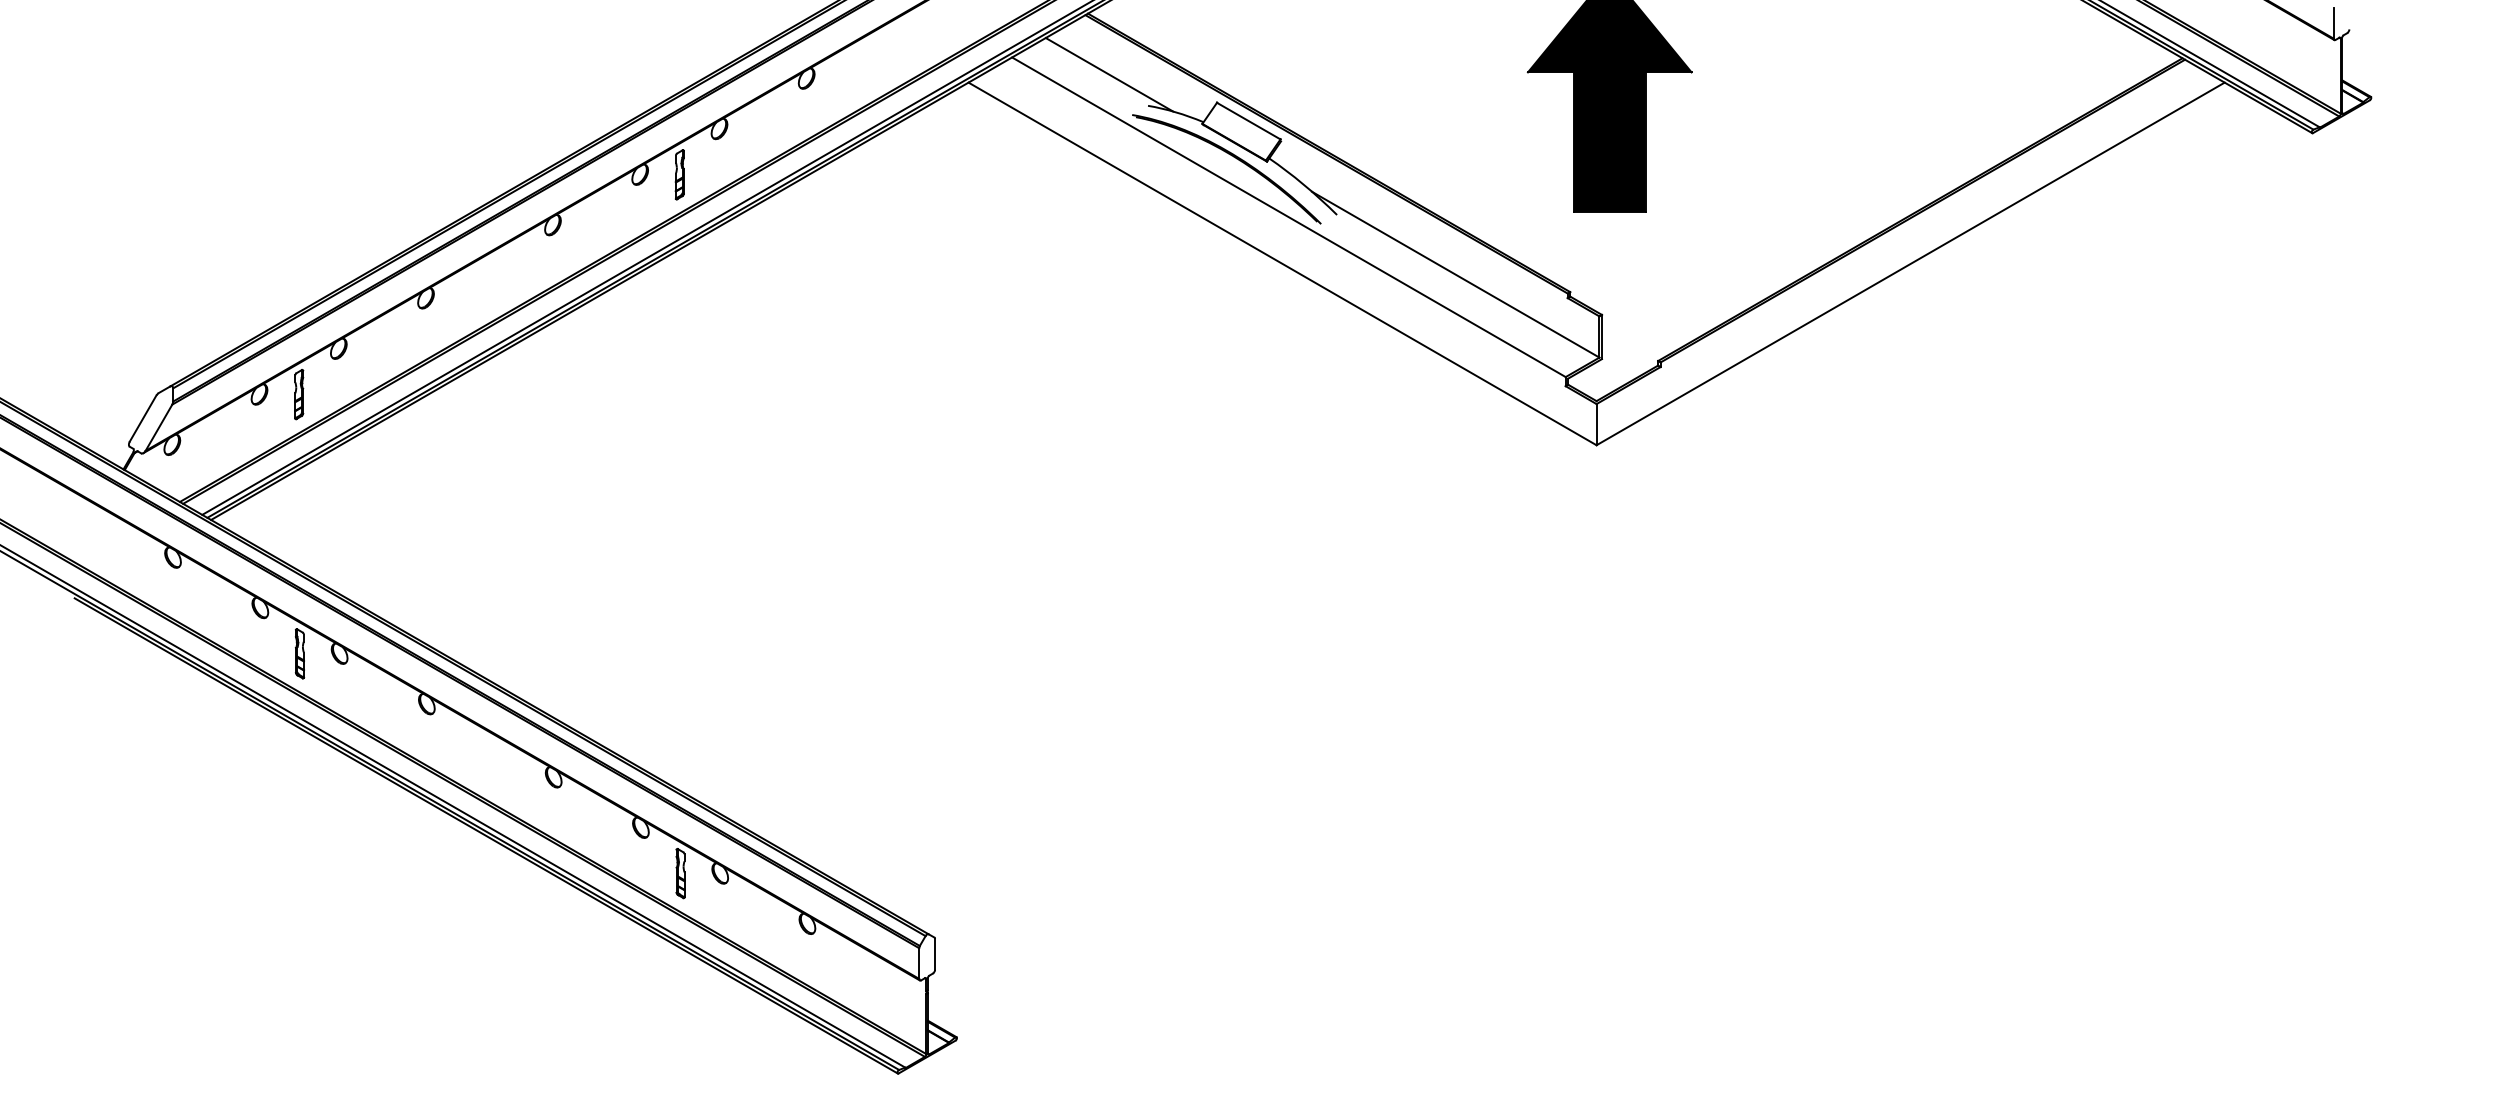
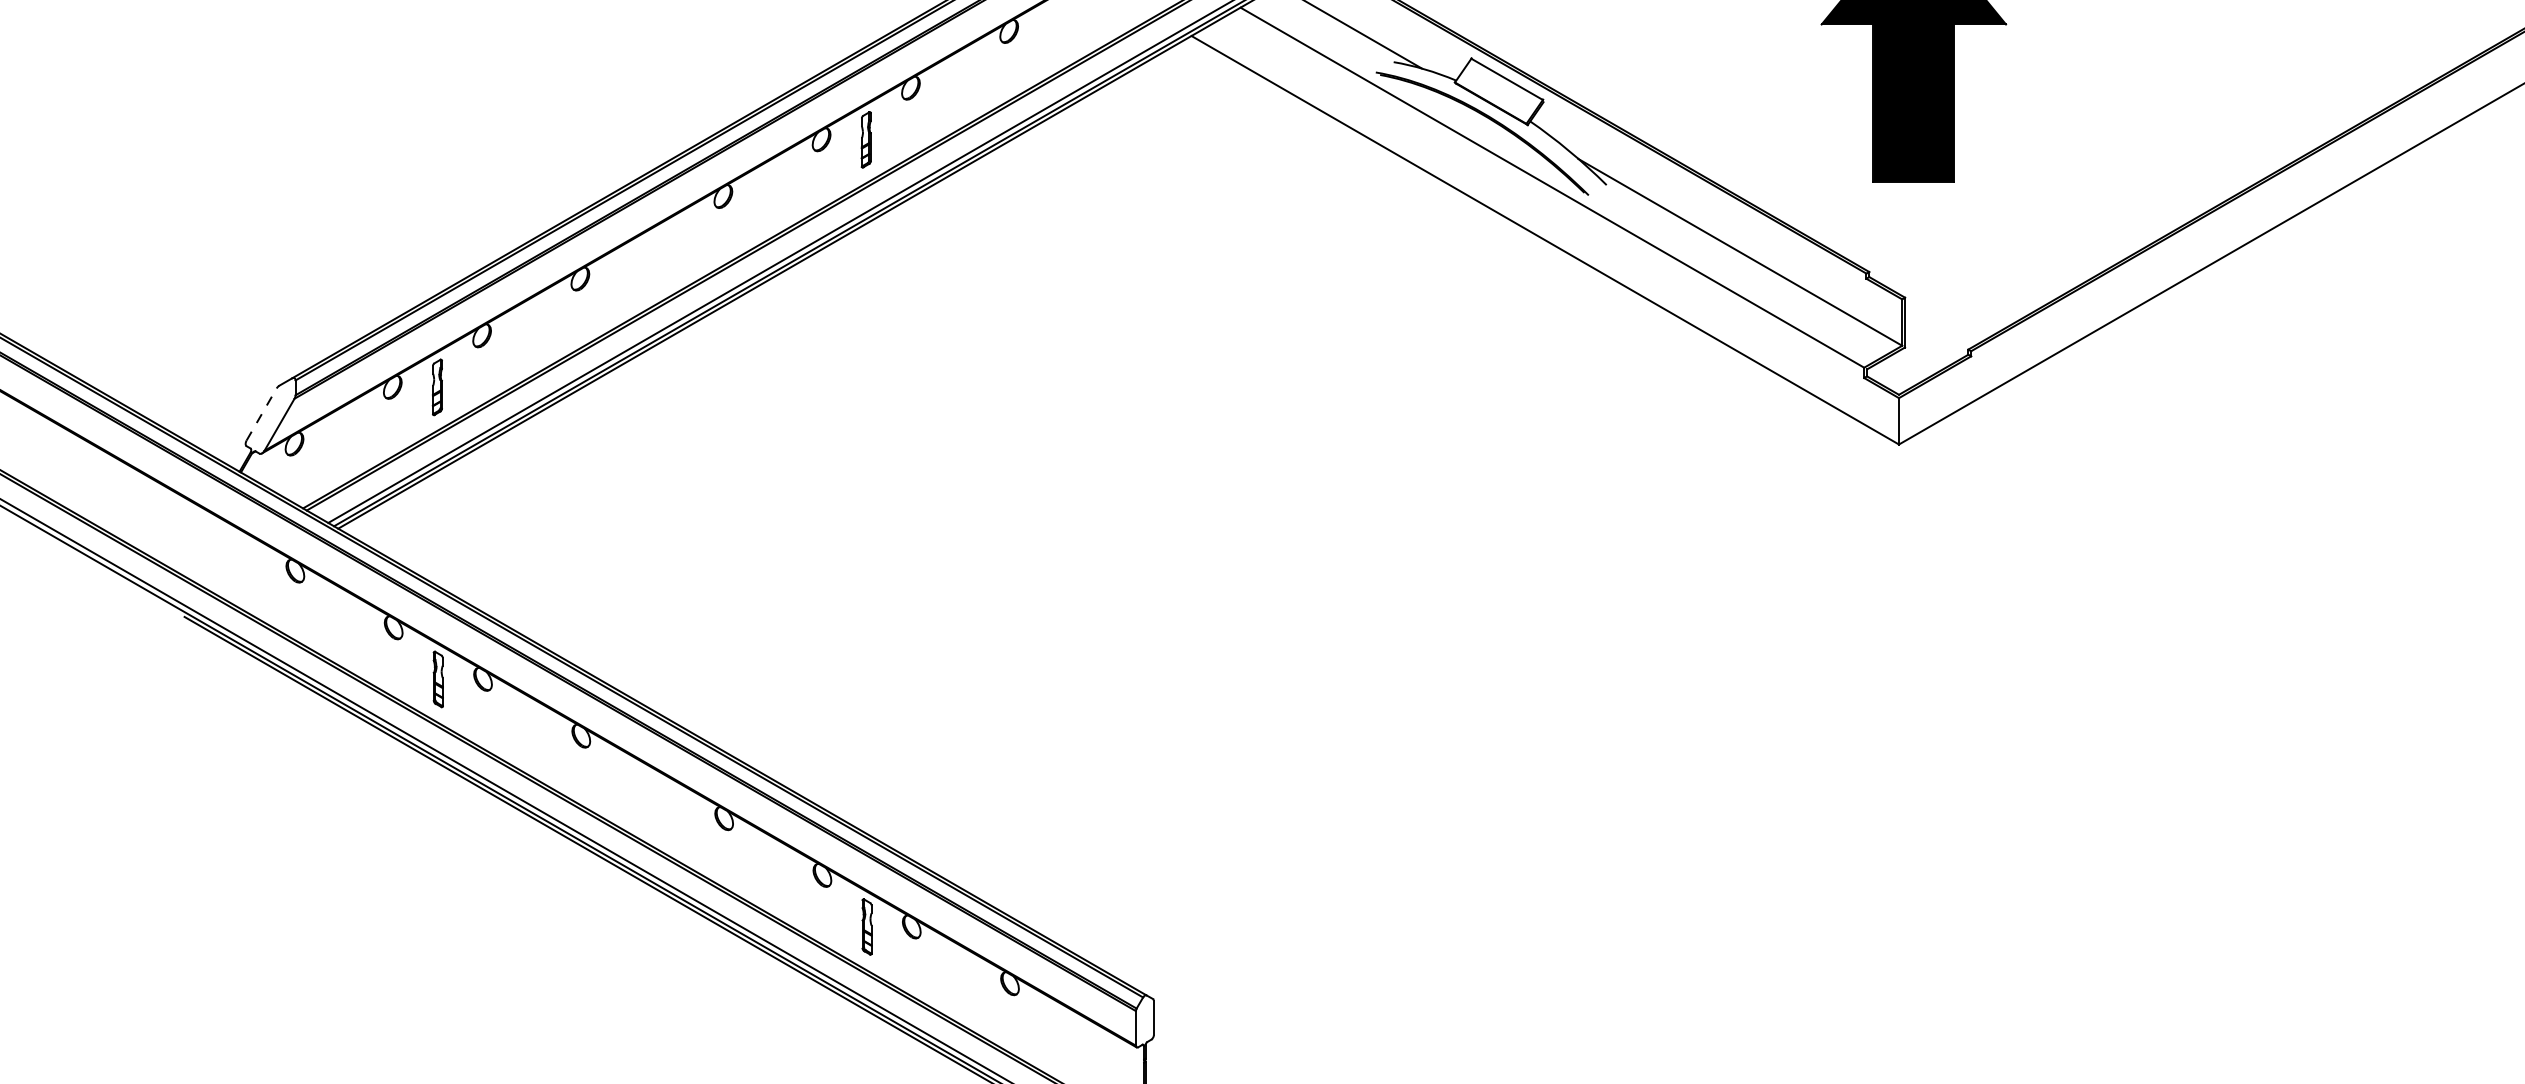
line: (143, 418) -> (262, 414), solid -> dashed

